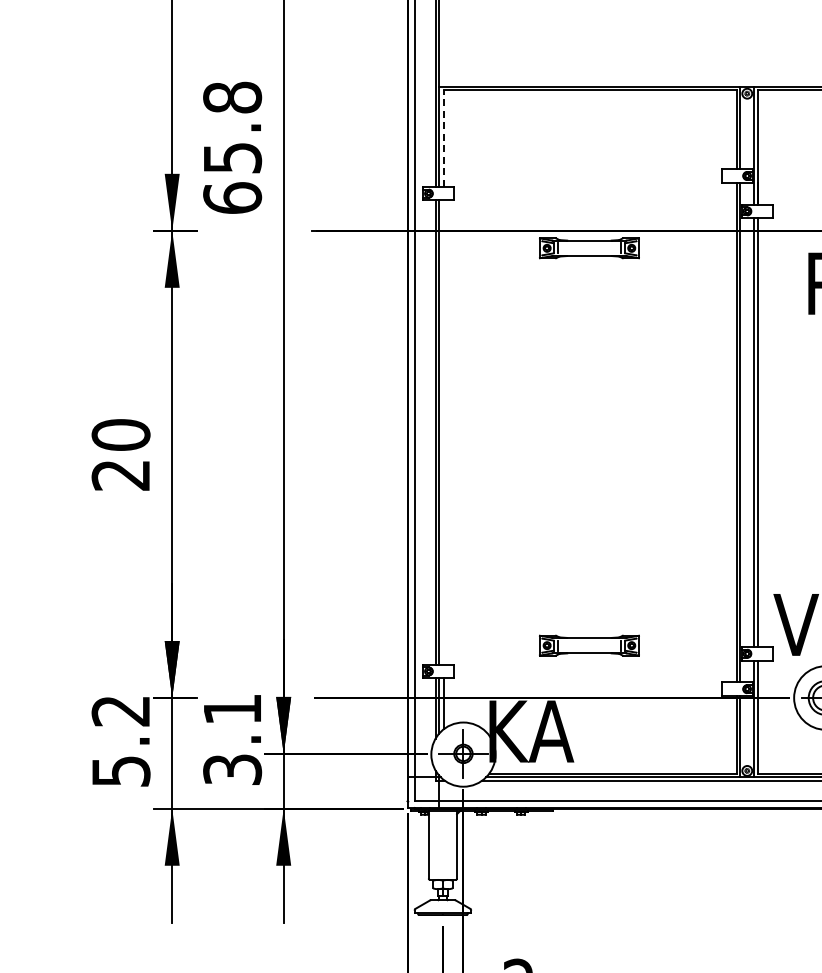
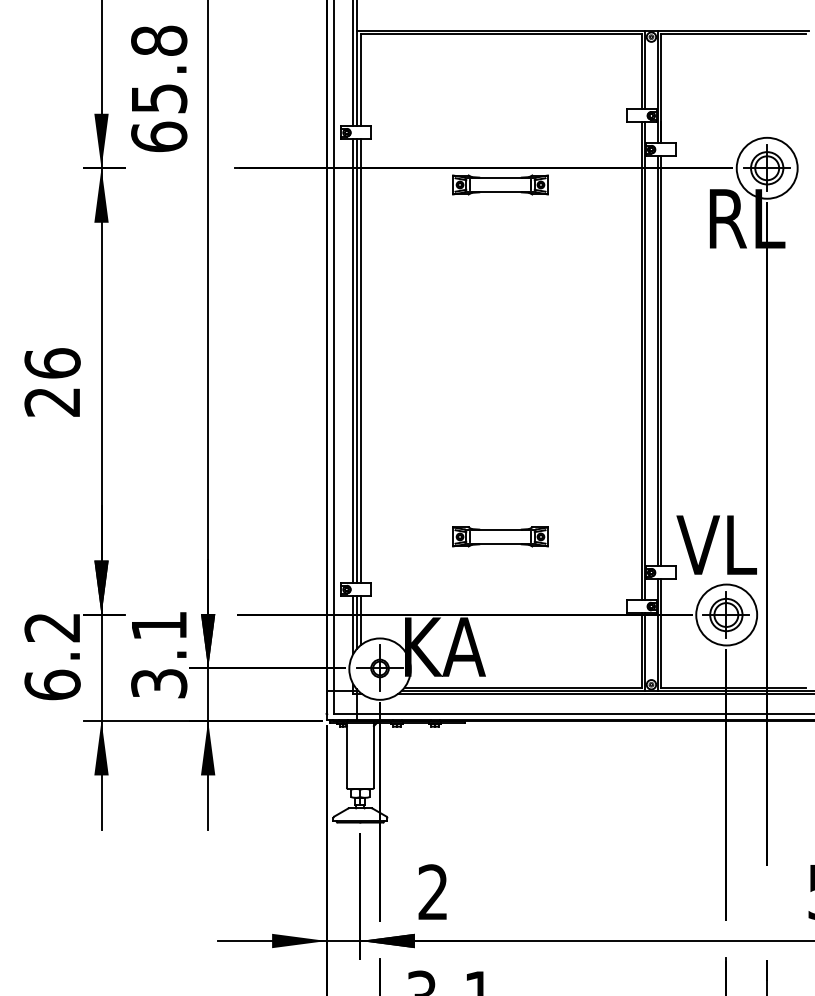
line: (444, 138) -> (361, 79), dashed -> solid
line: (444, 432) -> (361, 361), added
text: (120, 434) -> (52, 363), 20 -> 26
part: (589, 645) -> (500, 536), moved
text: (120, 770) -> (52, 684), 5.2 -> 6.2

